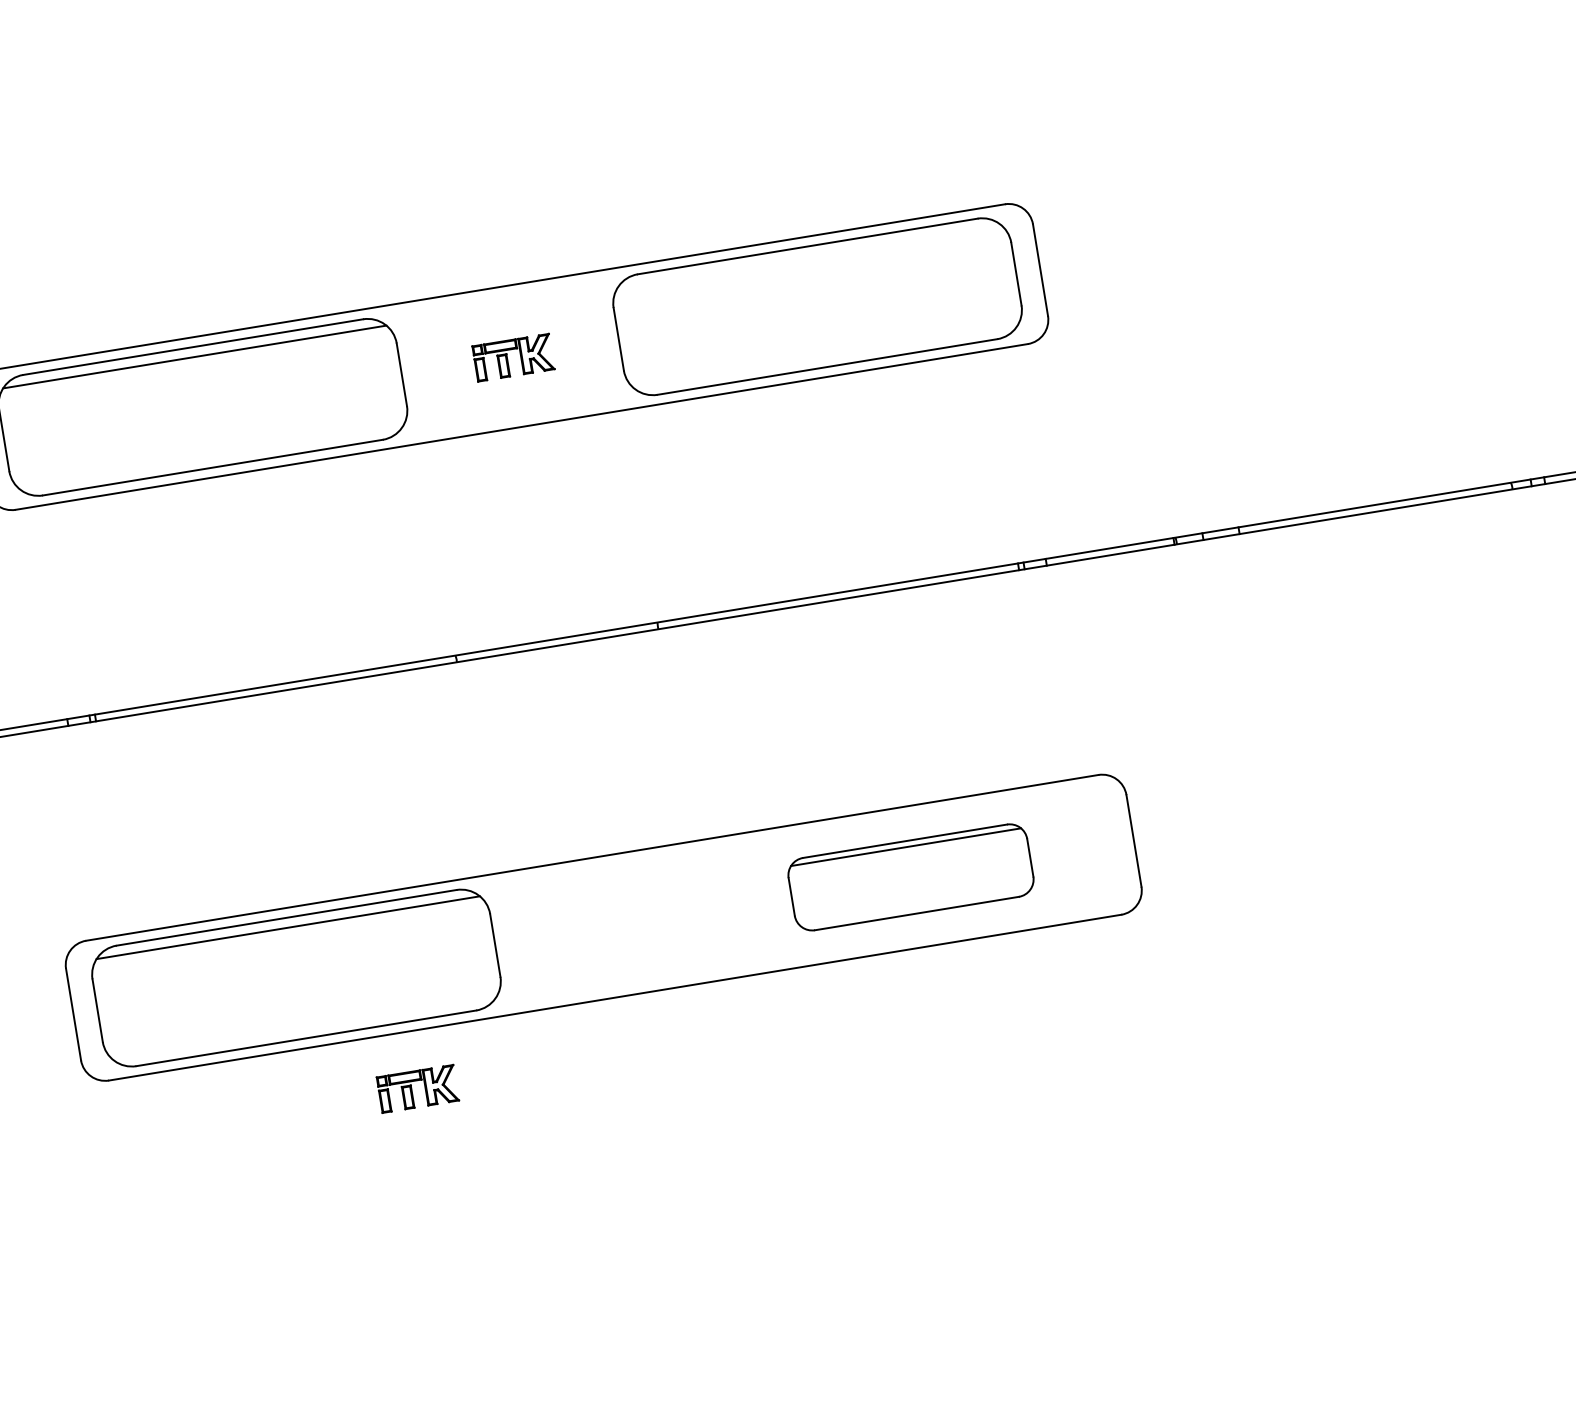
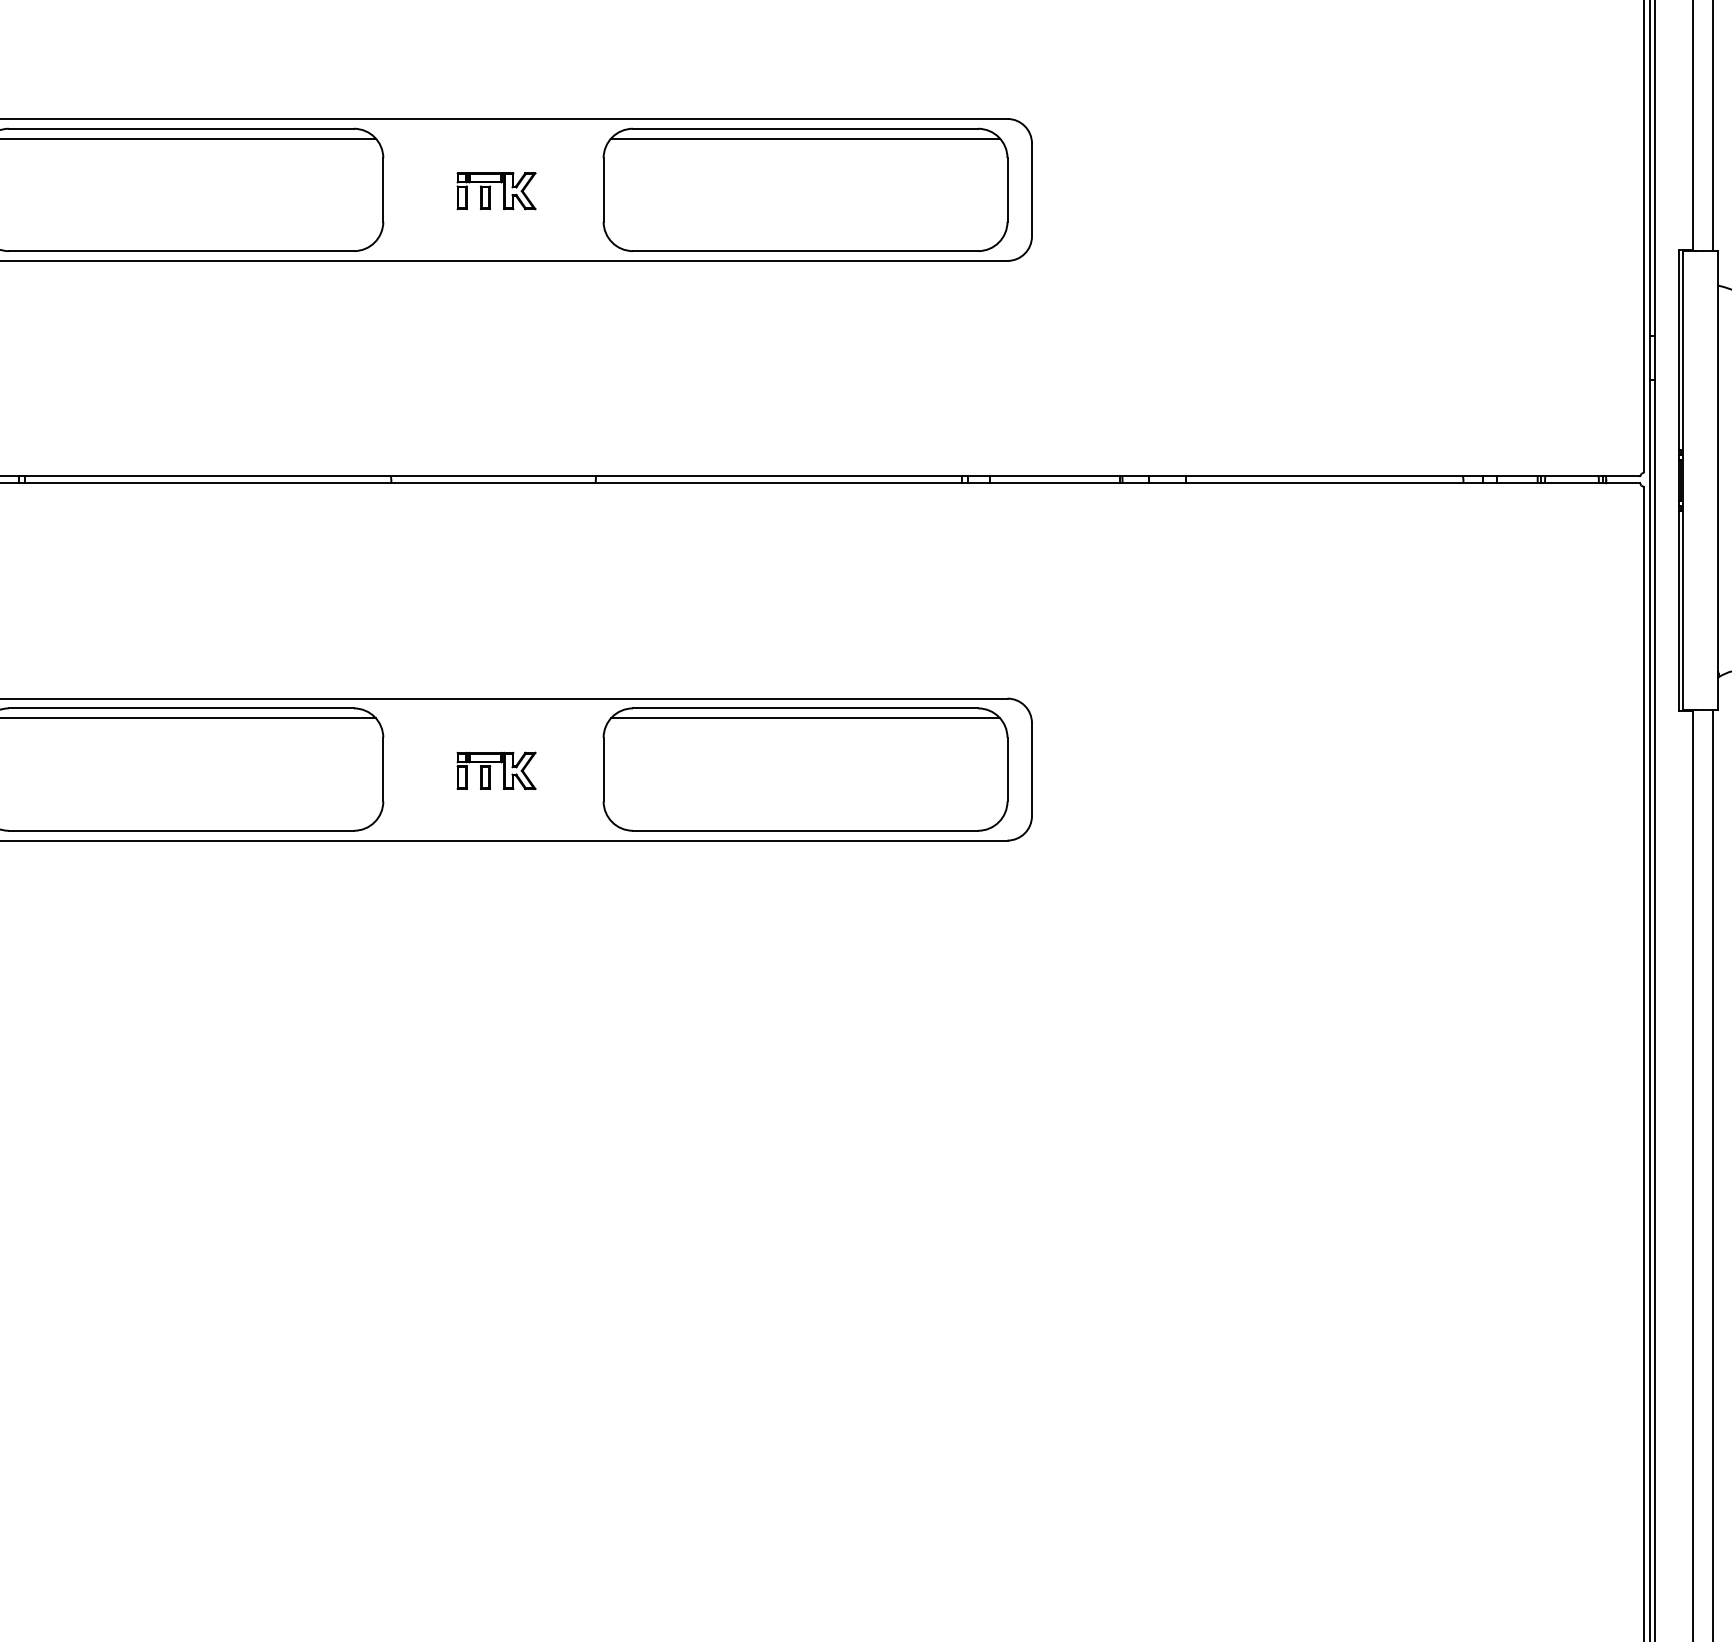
line: (809, 256) -> (805, 138), added
part: (910, 877) -> (805, 769), size x1.67
part: (417, 1088) -> (496, 770), moved

